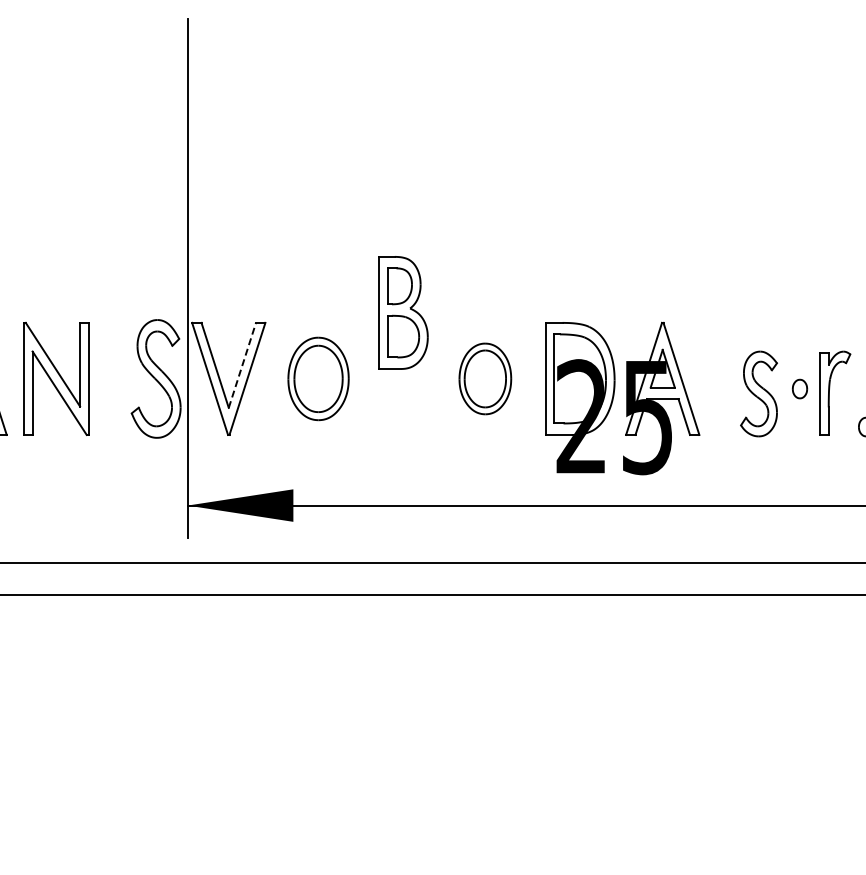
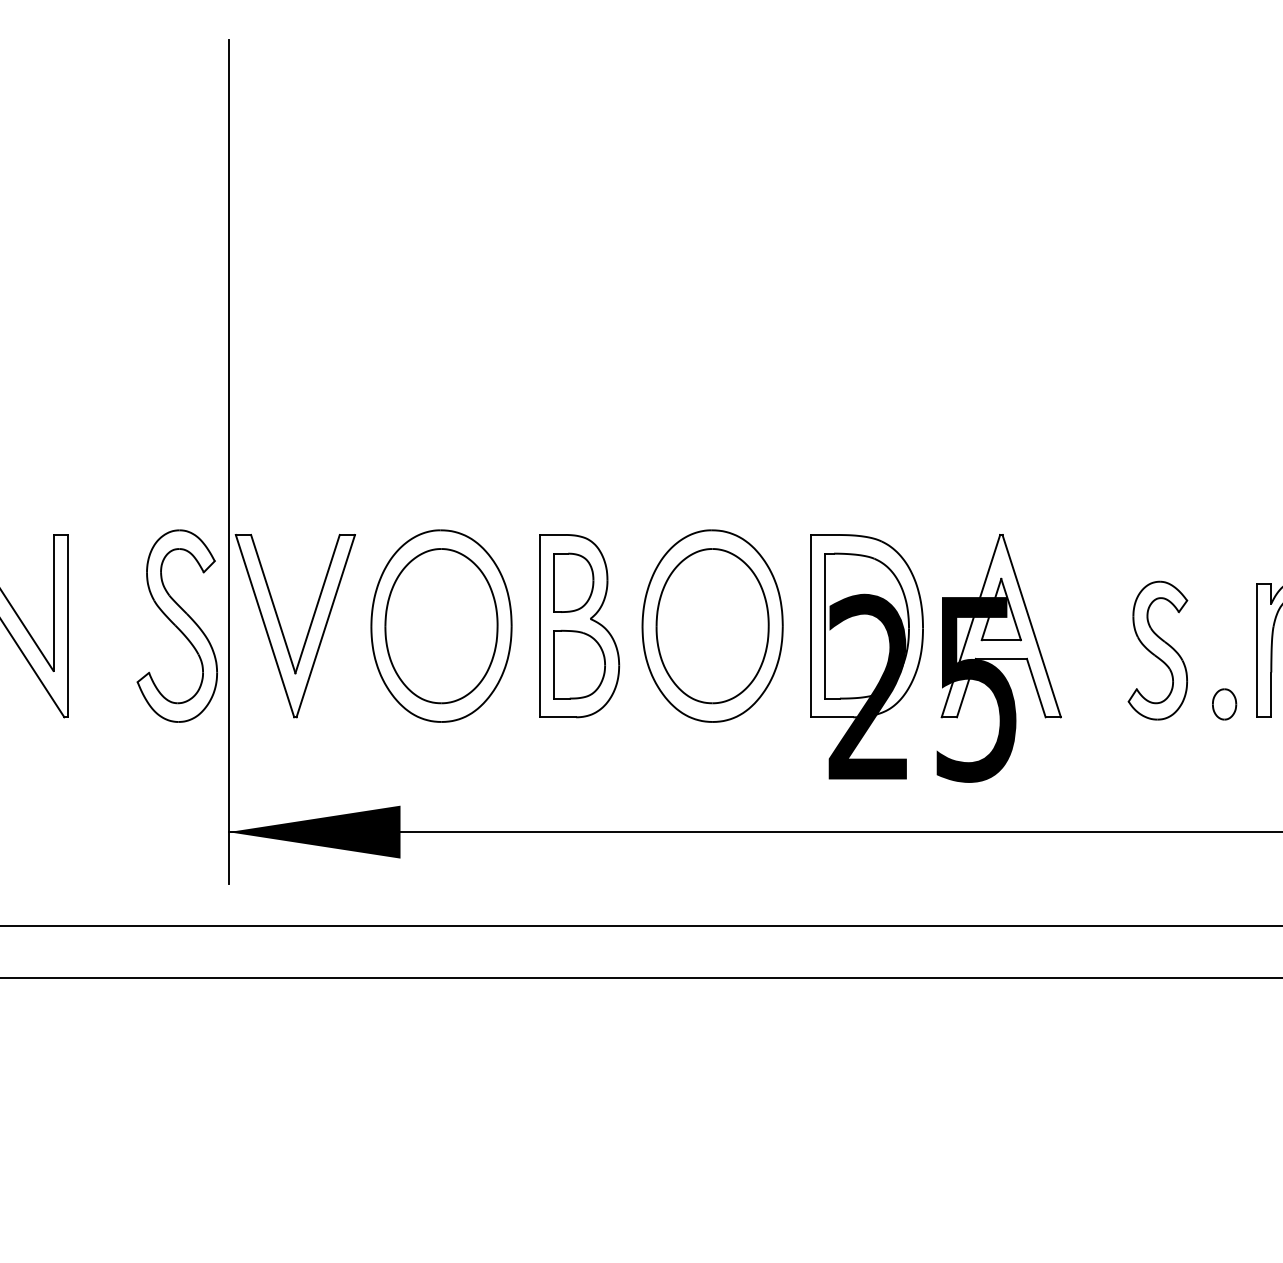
part: (403, 312) -> (579, 625), moved
line: (242, 365) -> (317, 604), dashed -> solid
part: (318, 378) -> (441, 625), size x1.43
part: (485, 378) -> (713, 625), size x1.67
part: (800, 388) -> (1225, 703), moved

